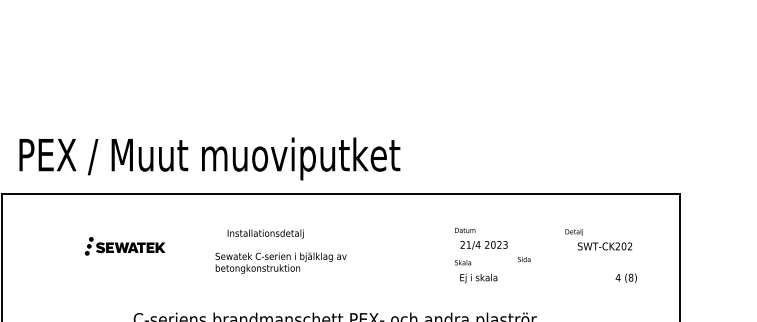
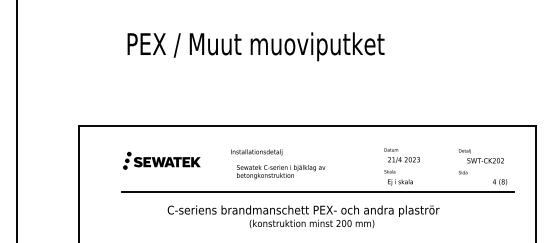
text: (209, 158) -> (255, 46), moved
part: (124, 246) -> (161, 160), size x1.43
text: (524, 259) -> (463, 172), moved
text: (281, 263) -> (281, 172), moved
line: (357, 291) -> (318, 191), added

